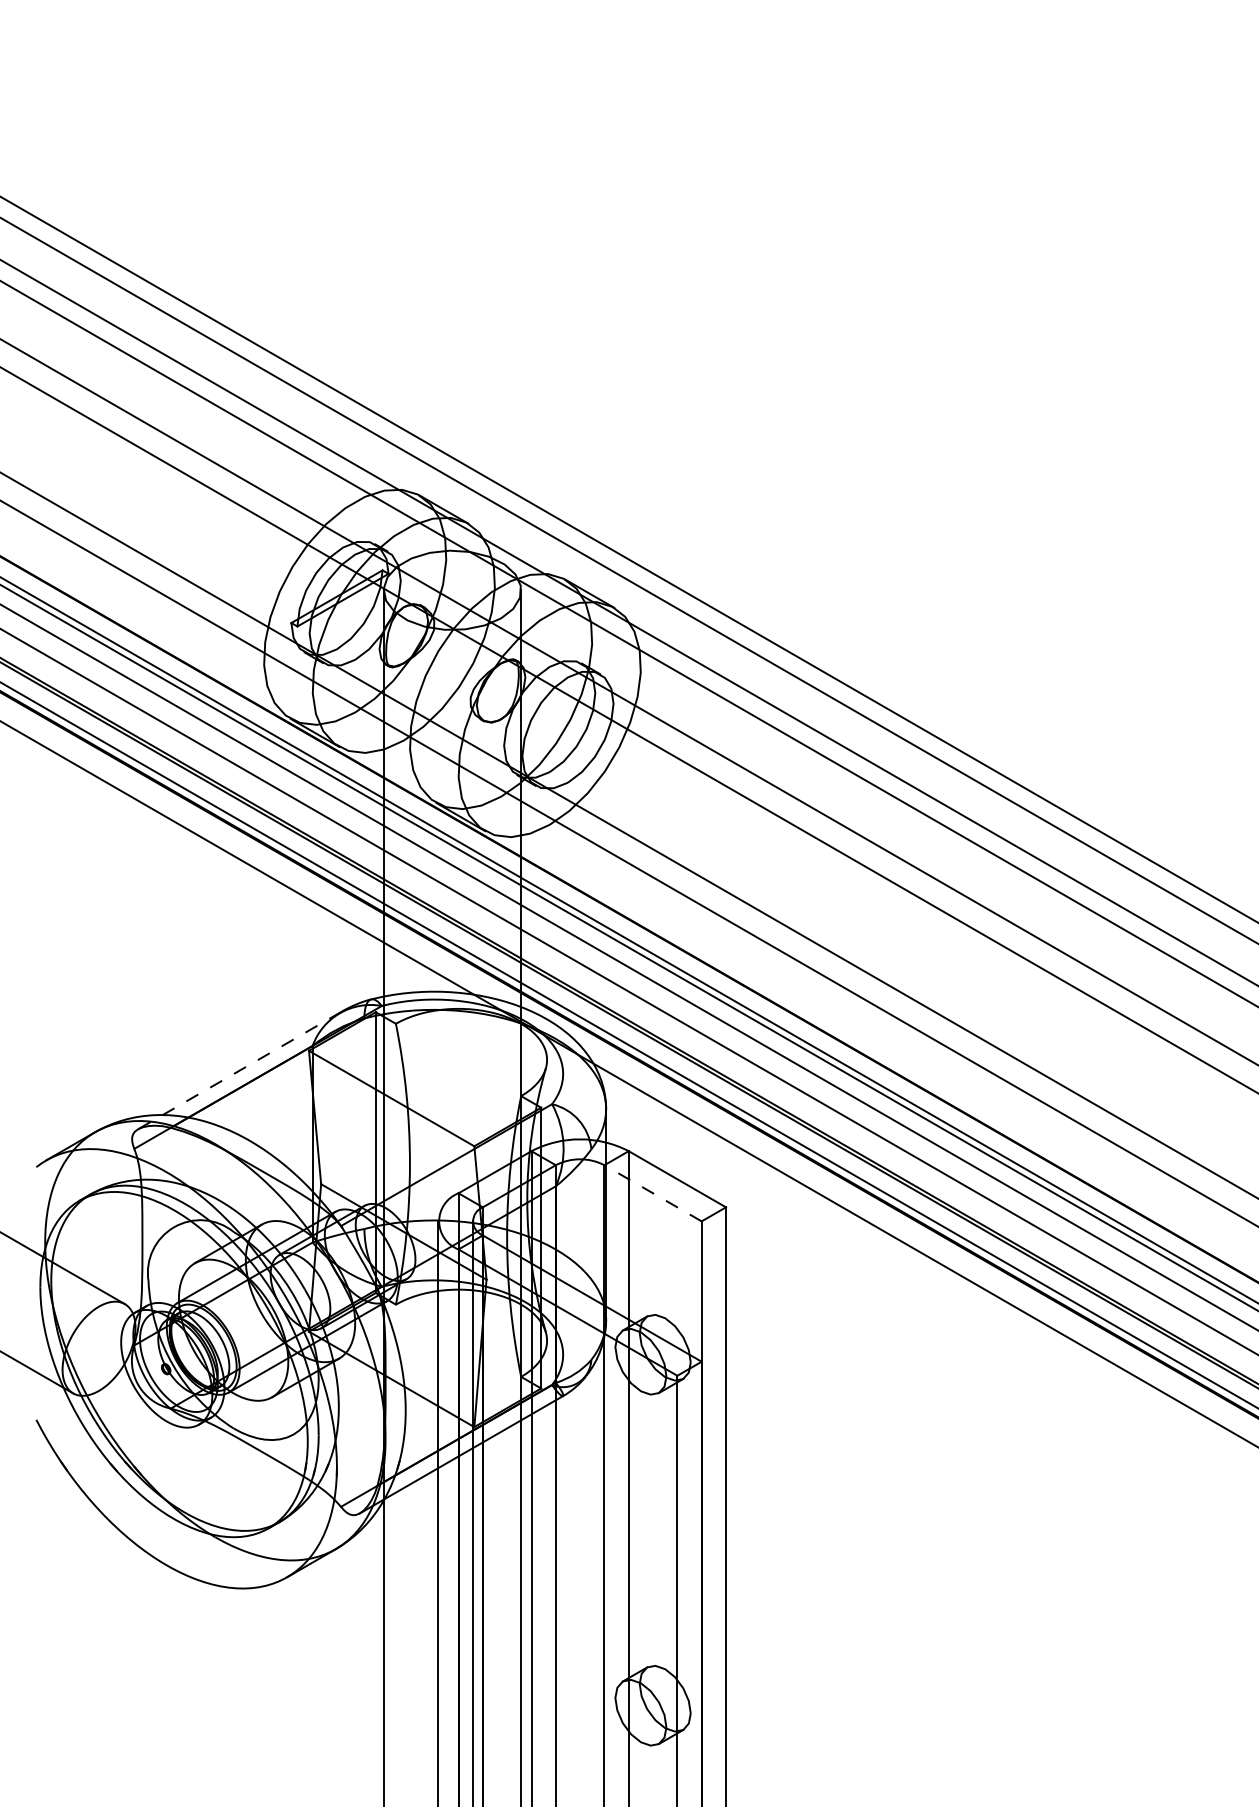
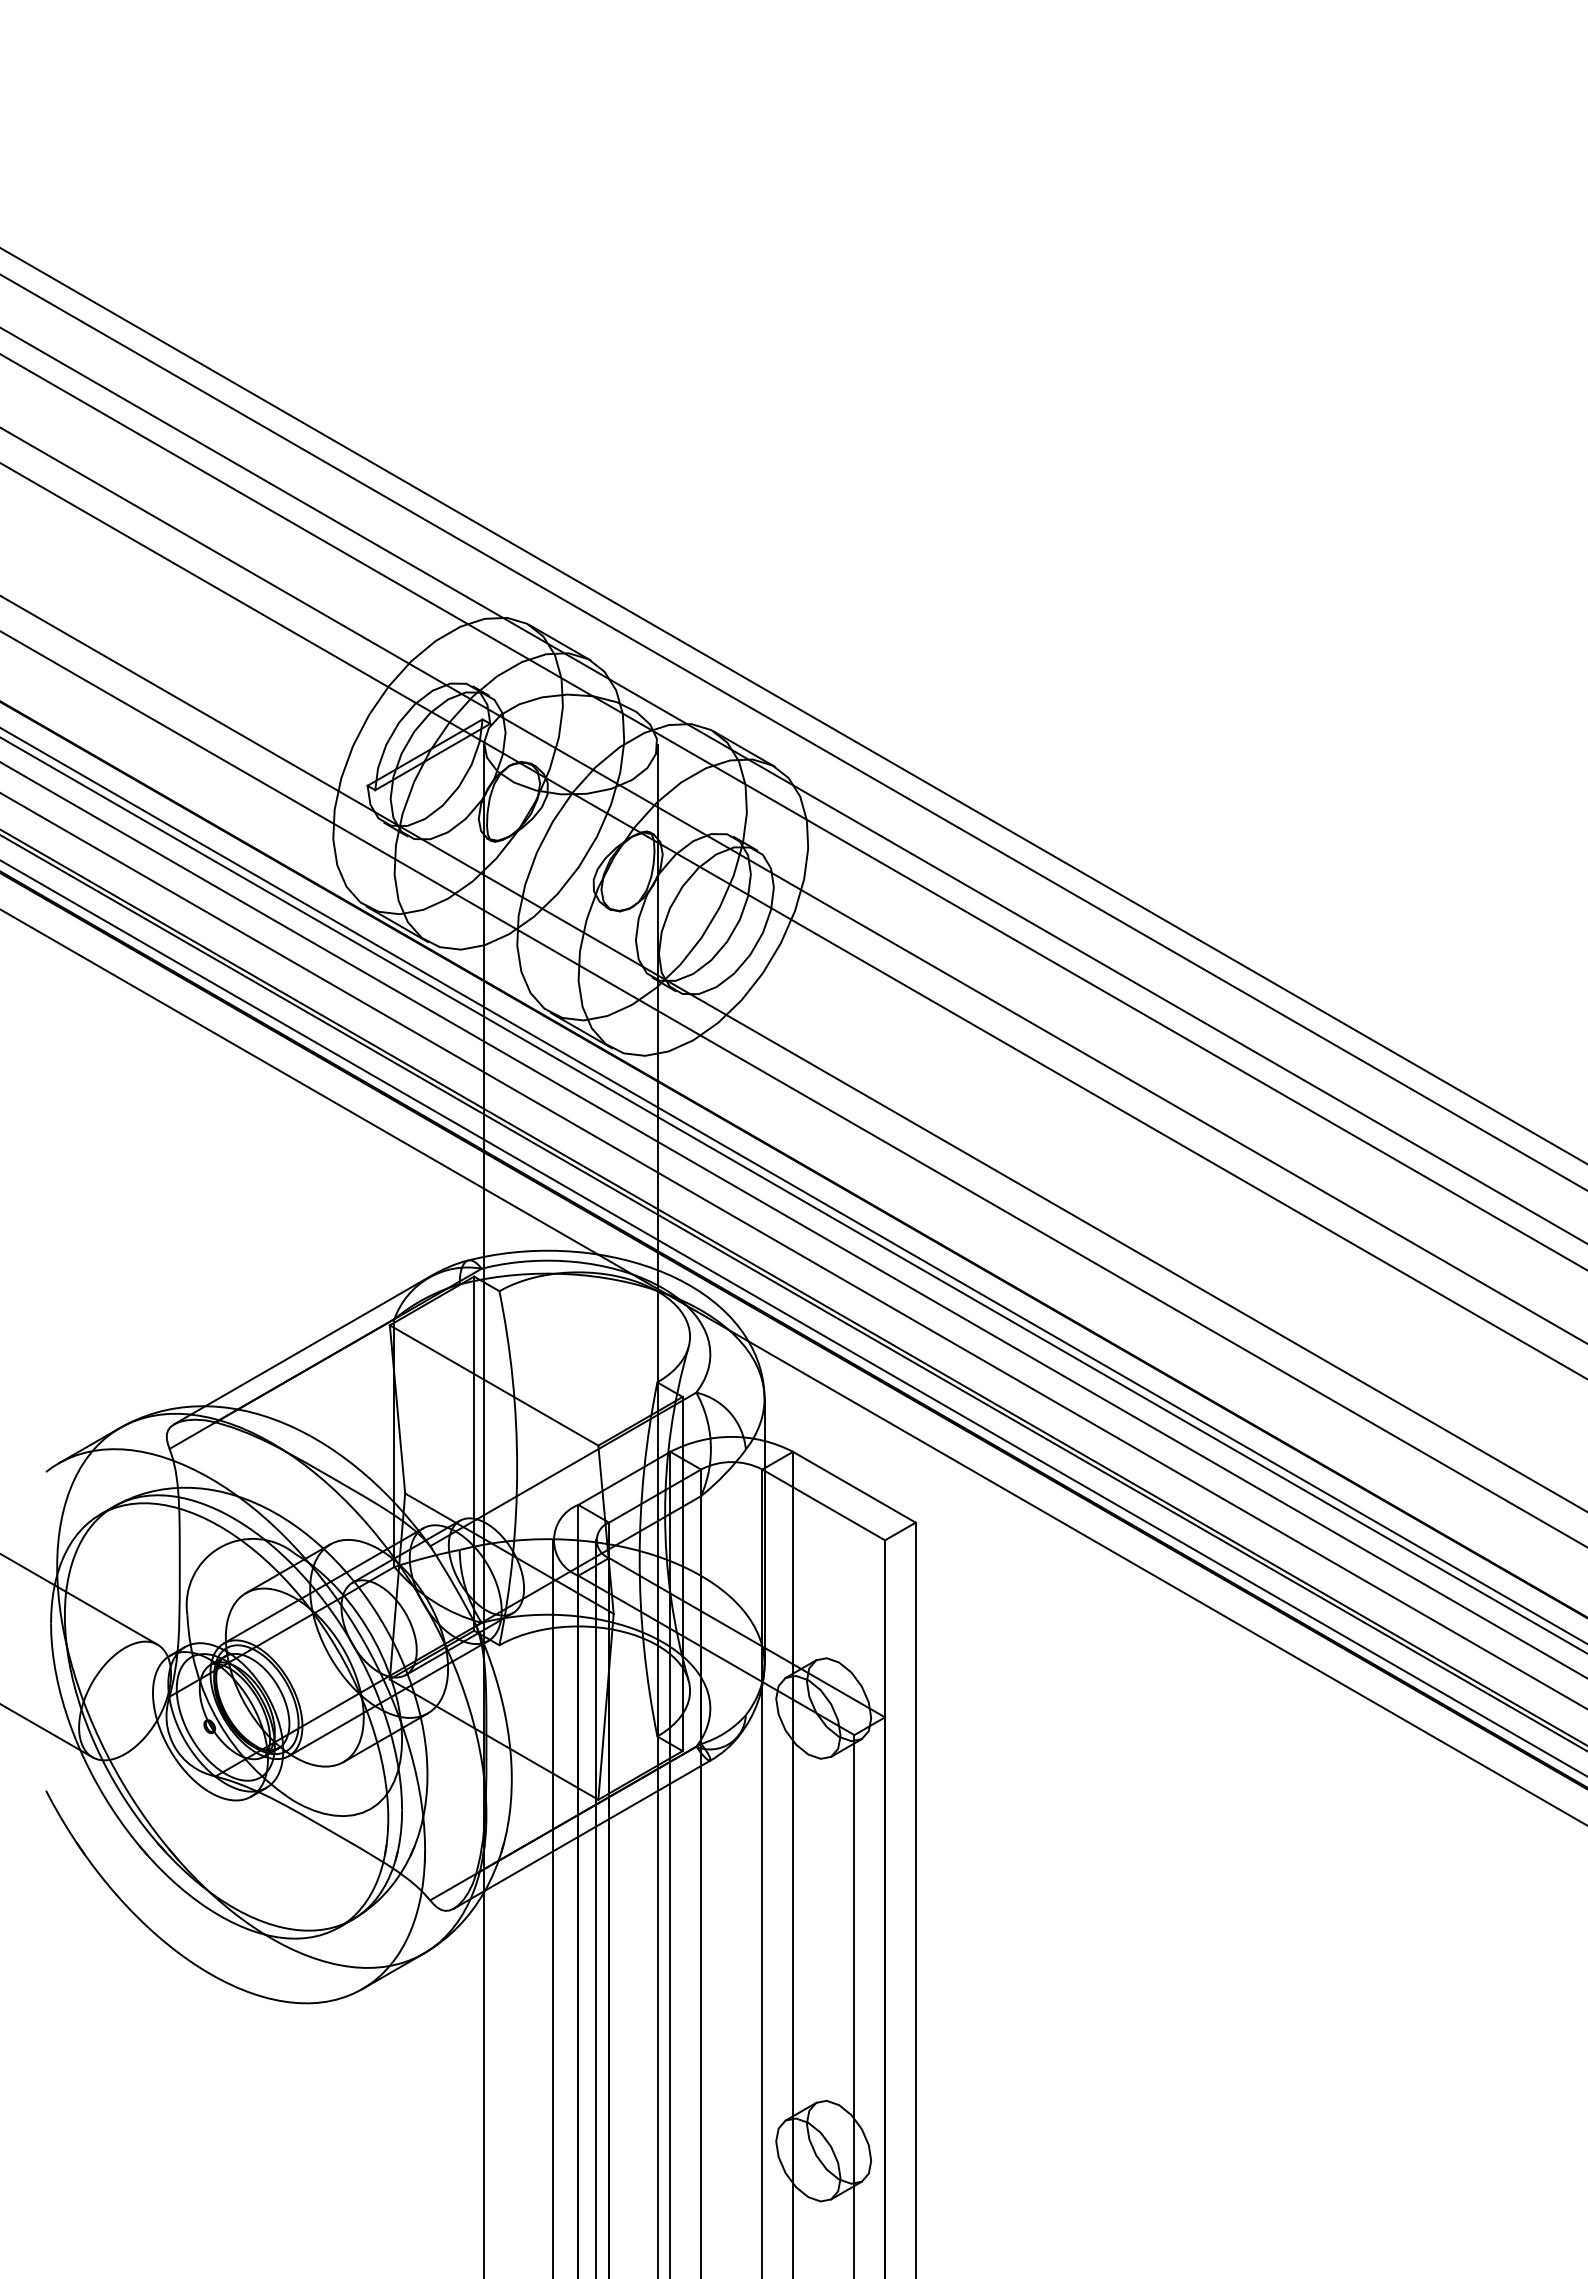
line: (239, 1070) -> (302, 1350), dashed -> solid
line: (652, 1192) -> (823, 1504), dashed -> solid

